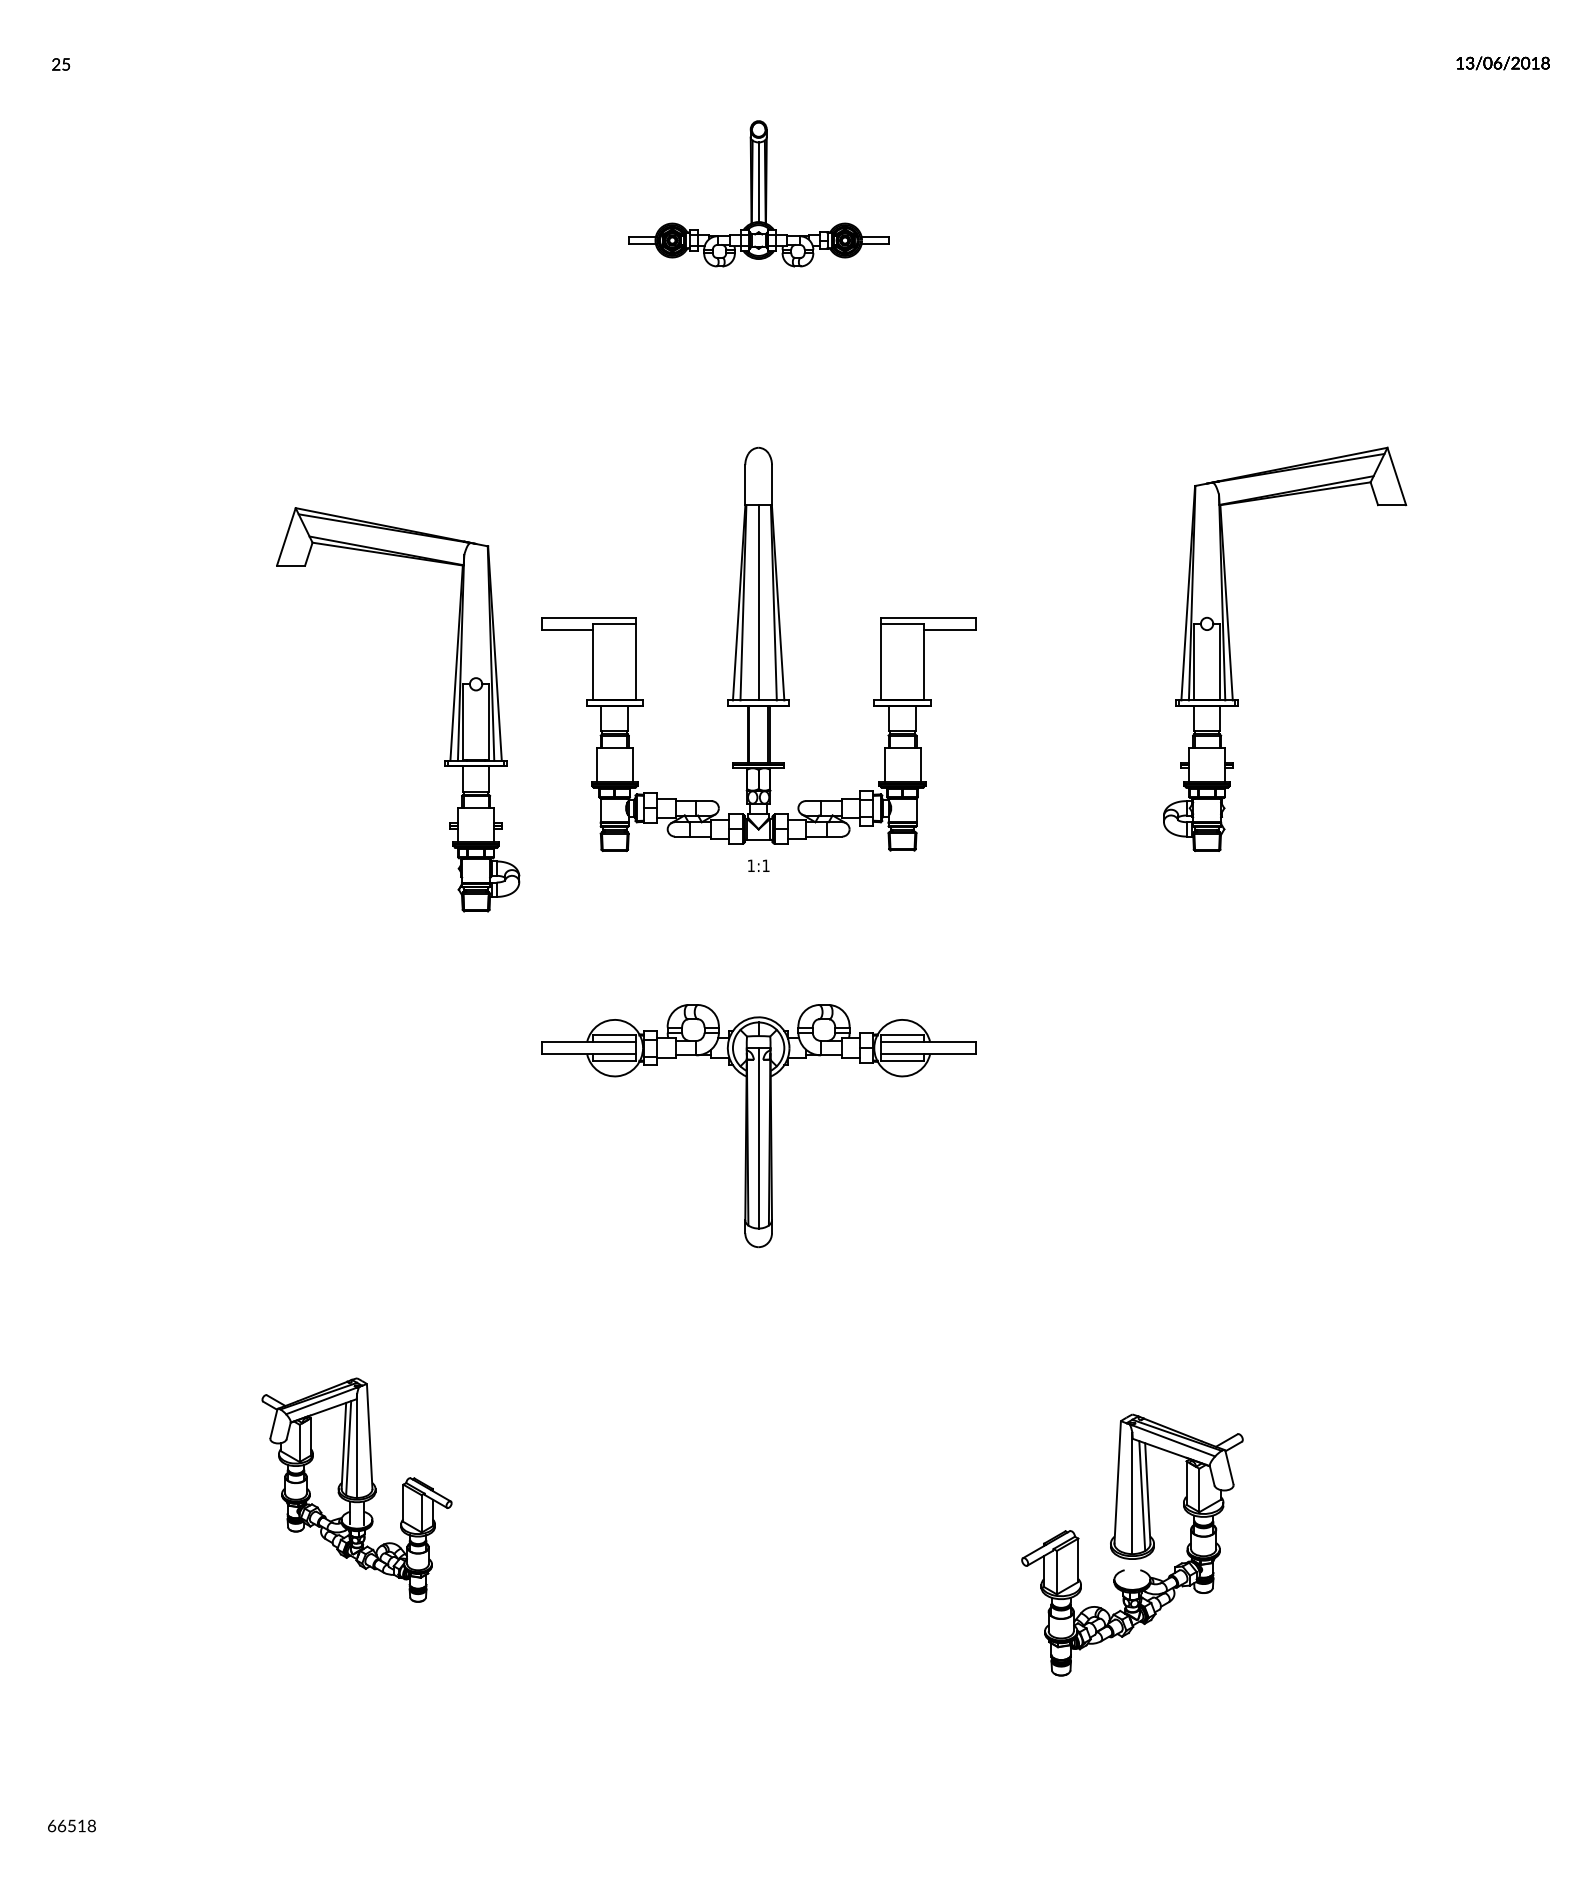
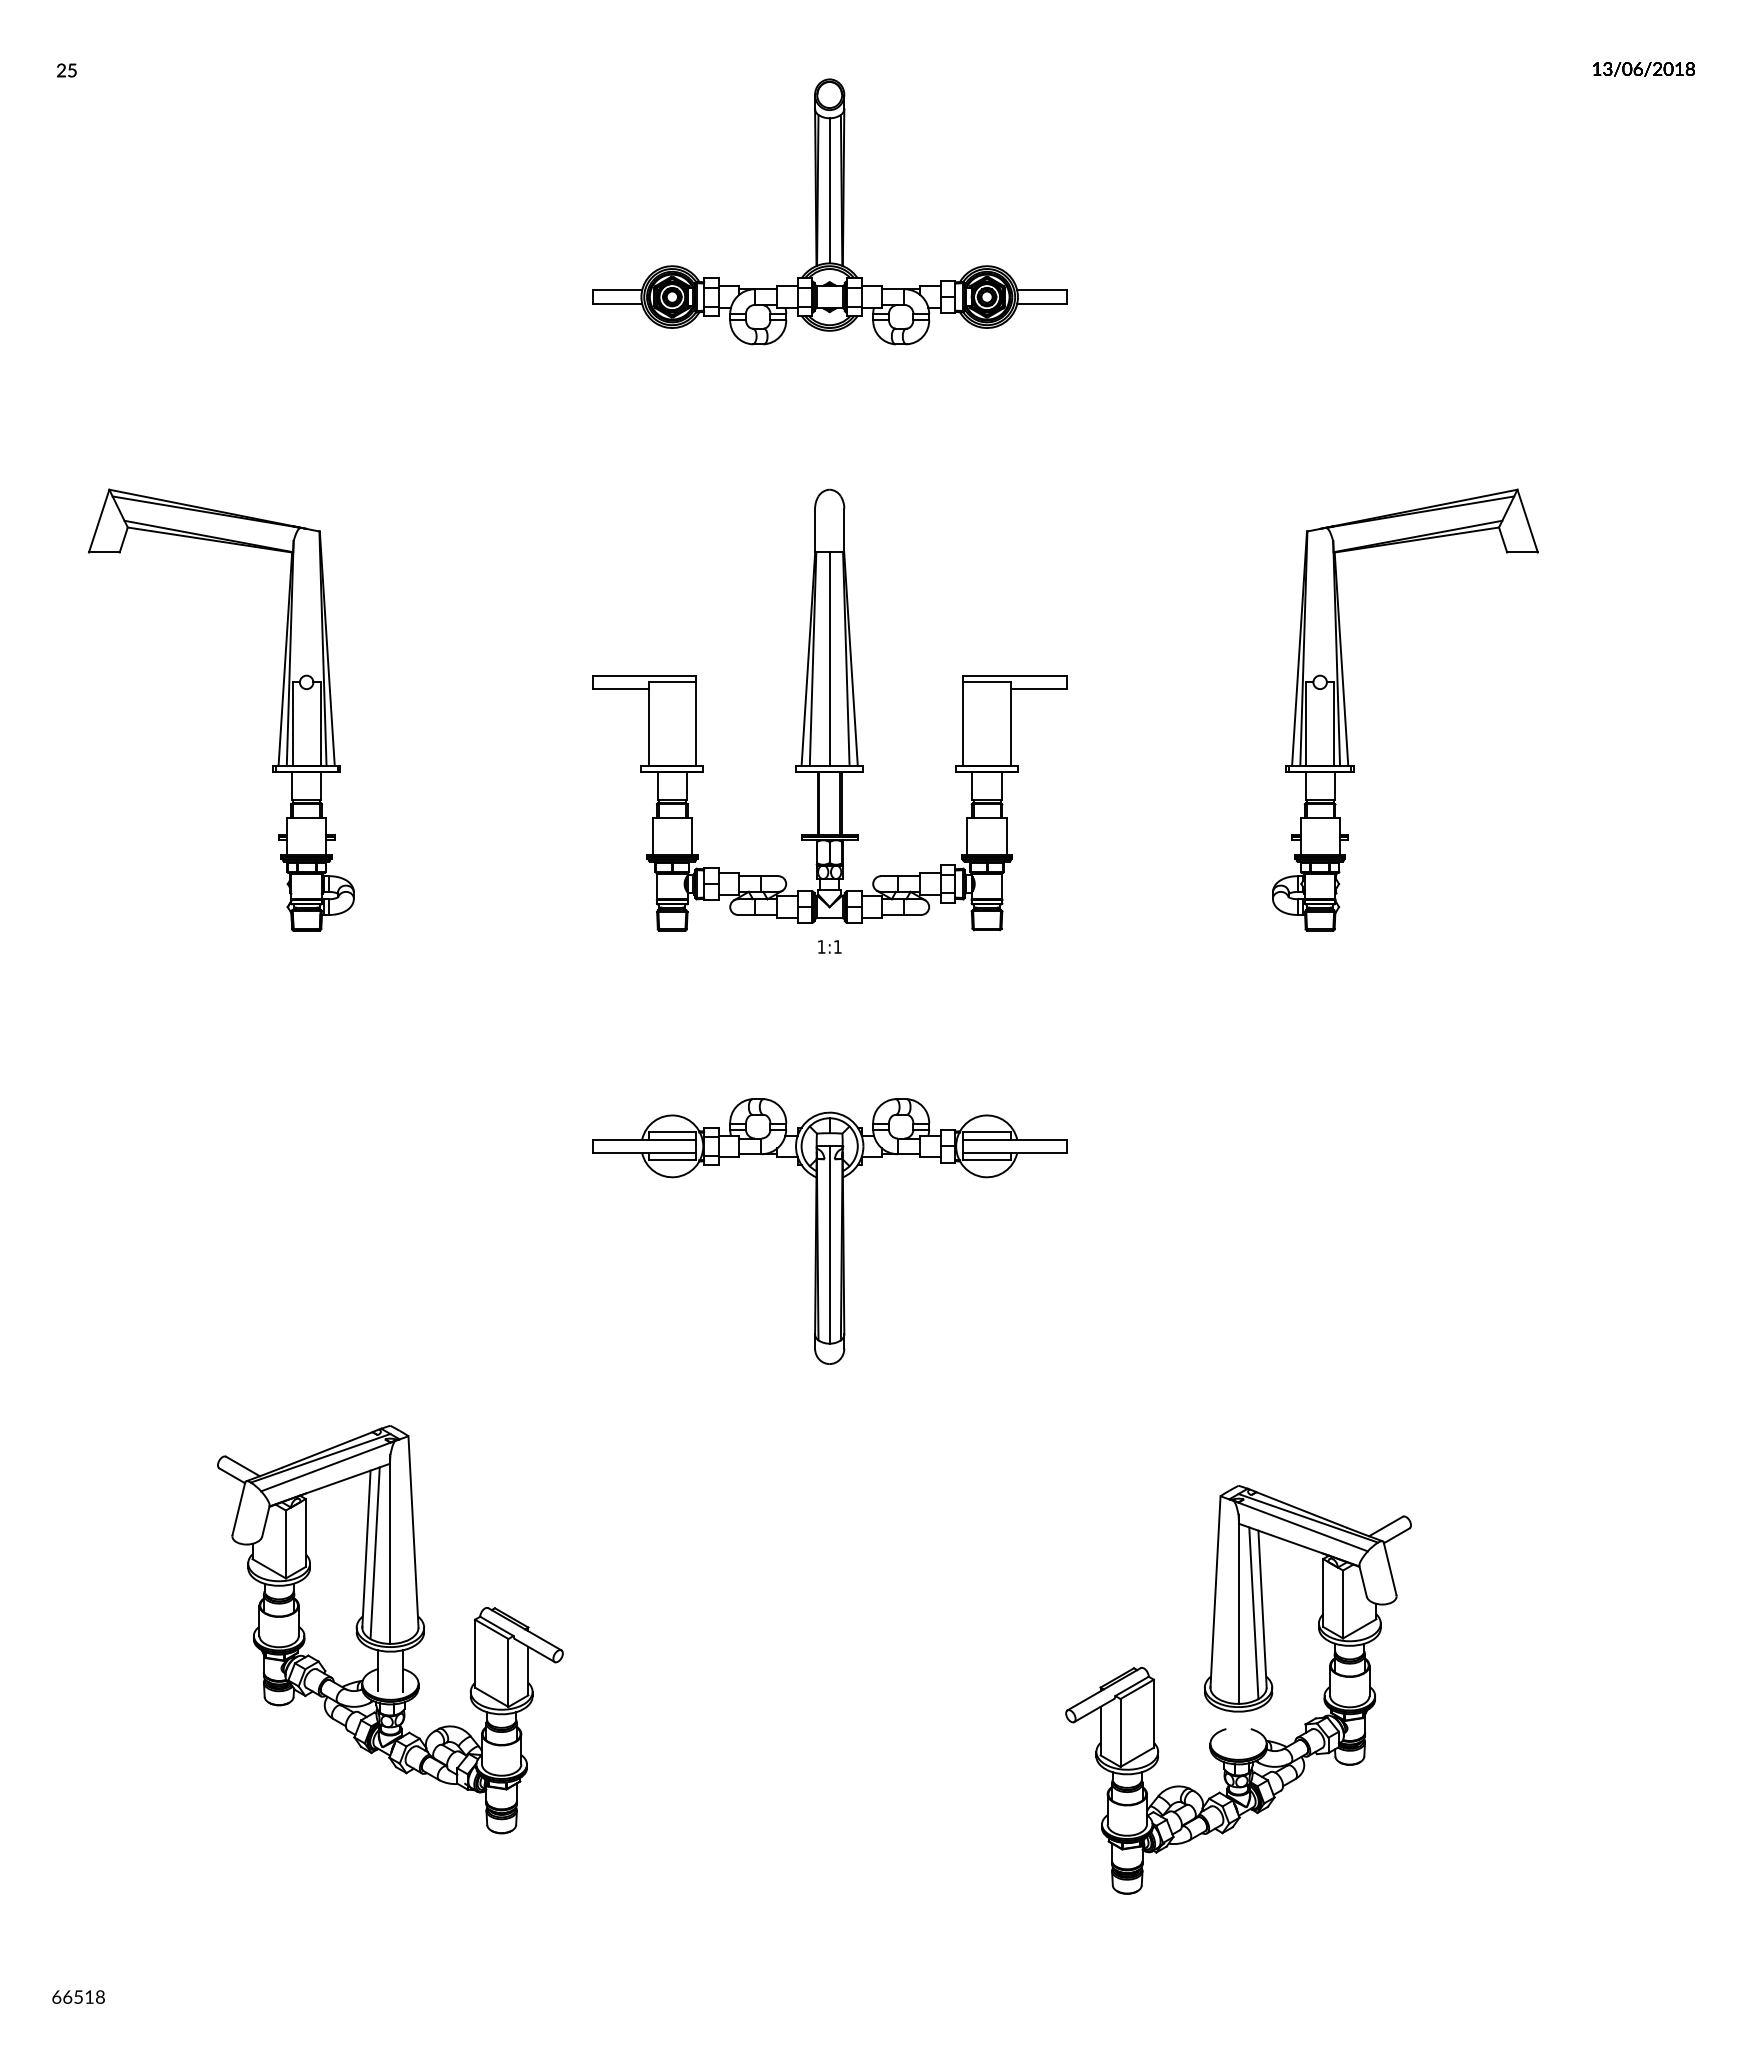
part: (758, 193) -> (829, 211), size x1.67
part: (452, 714) -> (280, 715), moved
part: (357, 1489) -> (390, 1629), size x1.67
part: (1132, 1544) -> (1238, 1689), size x1.43

